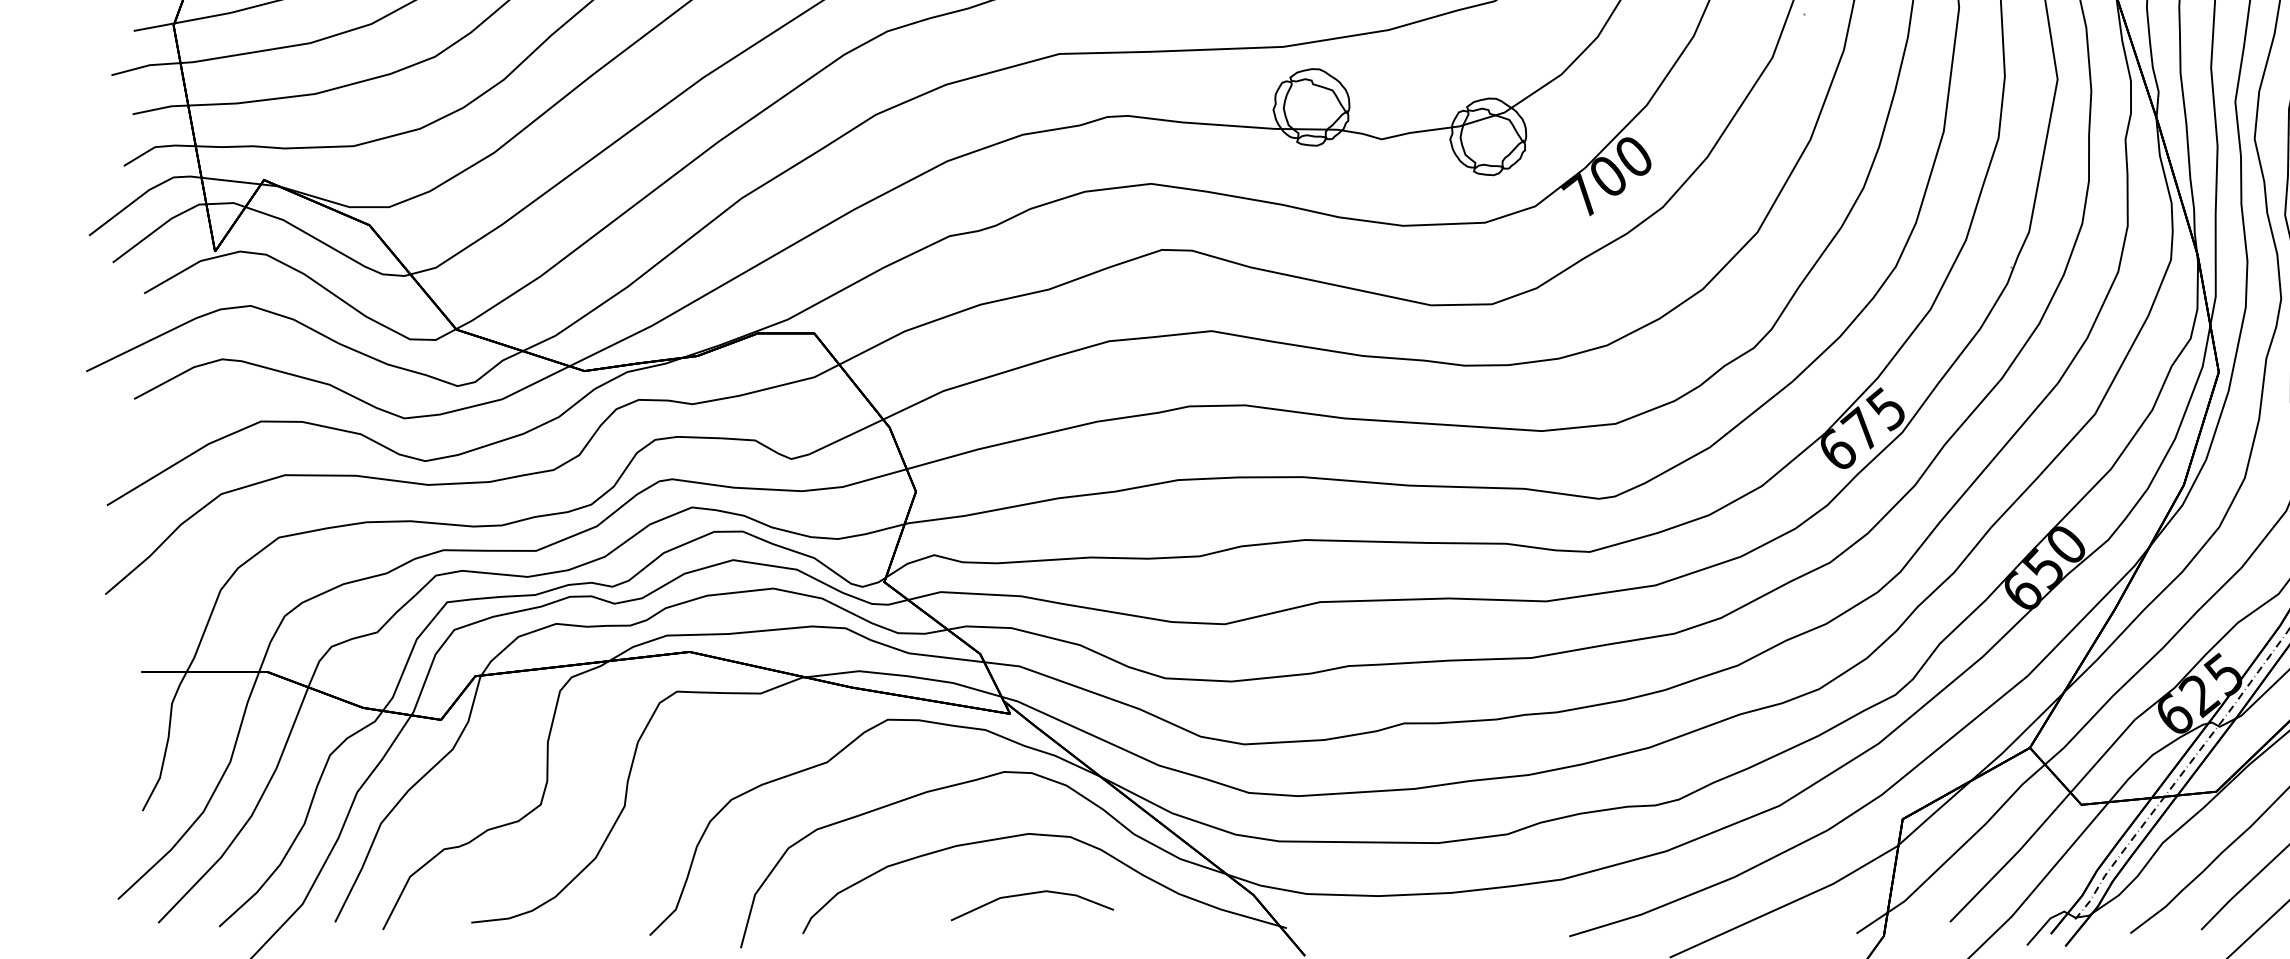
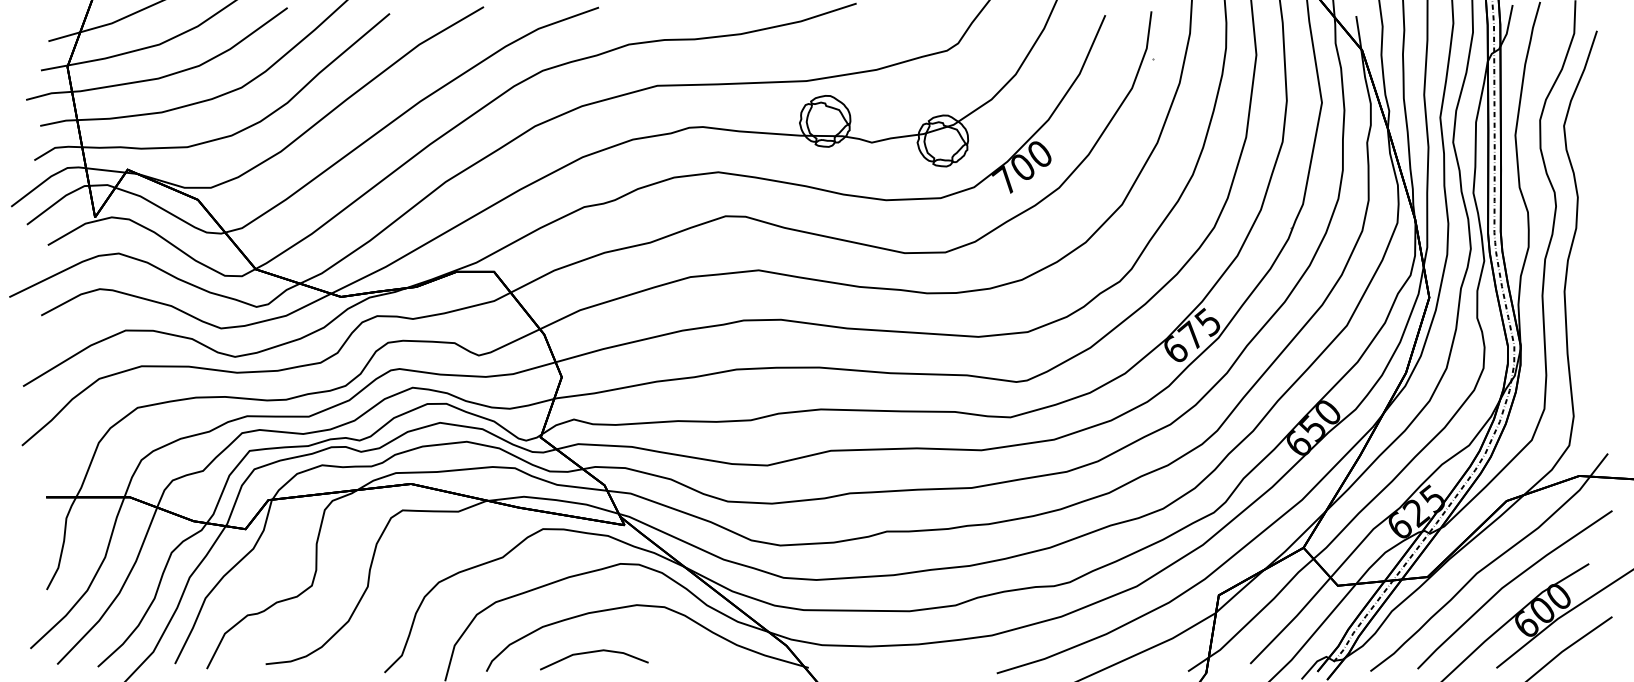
line: (1032, 894) -> (594, 652), moved

